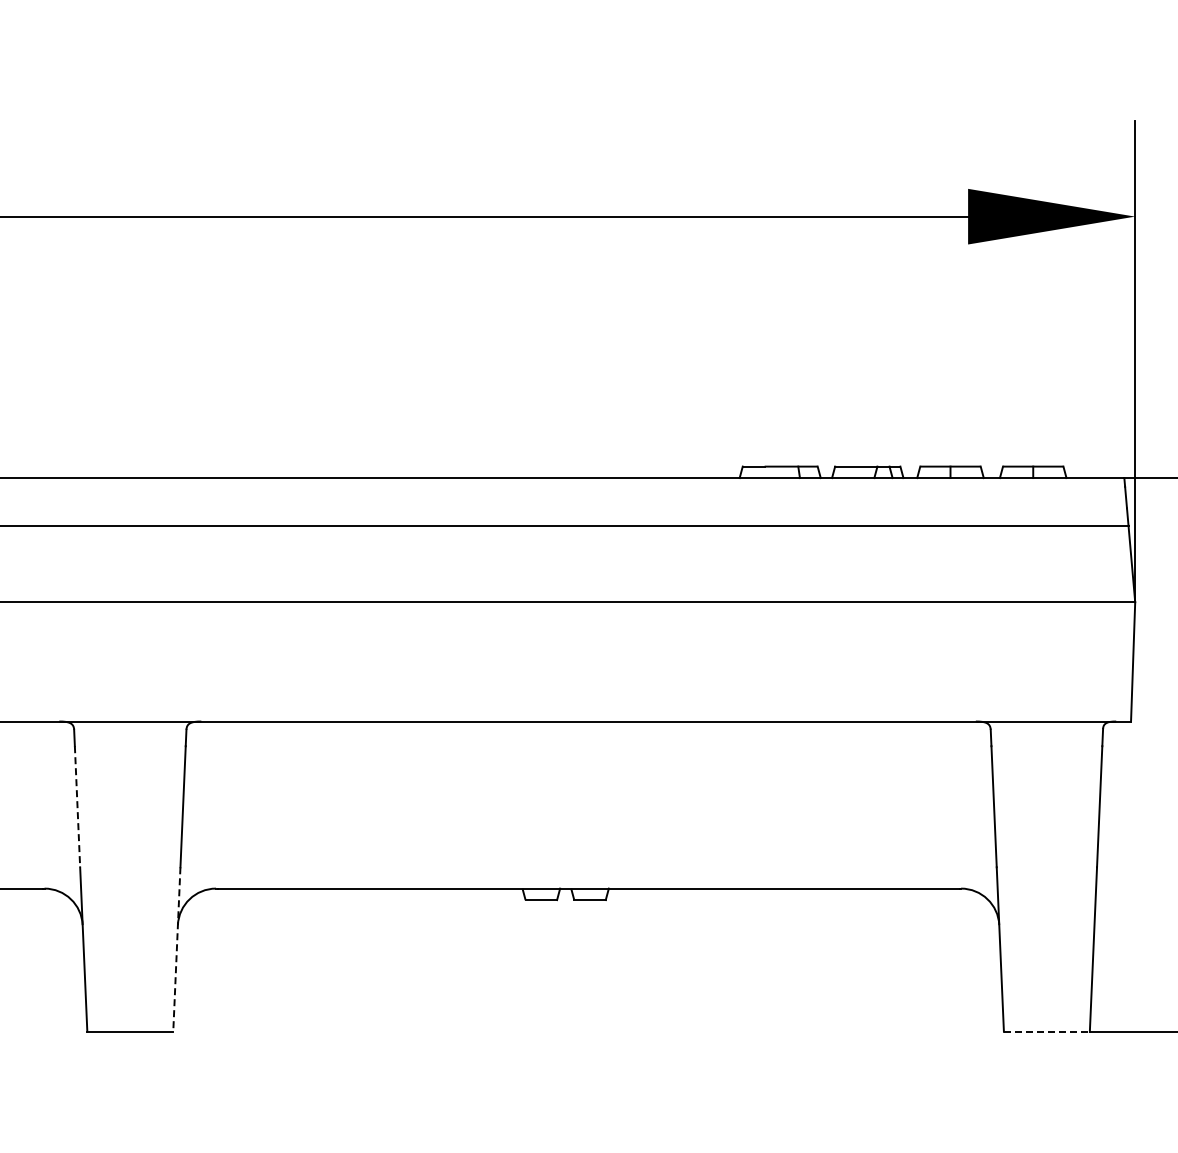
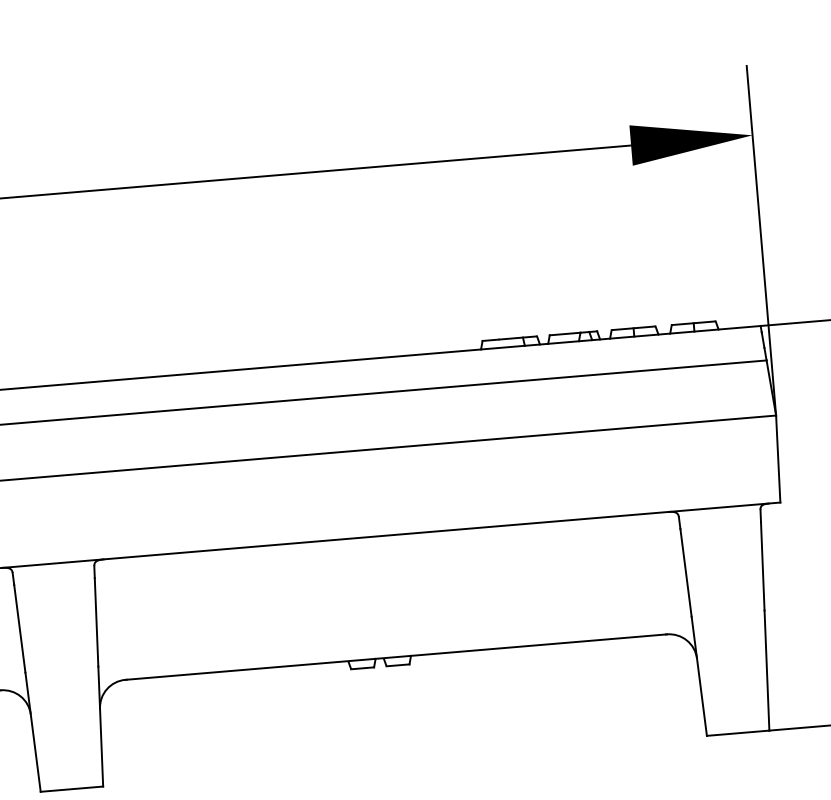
line: (77, 806) -> (19, 628), dashed -> solid
line: (176, 950) -> (100, 727), dashed -> solid
line: (1046, 1031) -> (737, 733), dashed -> solid

